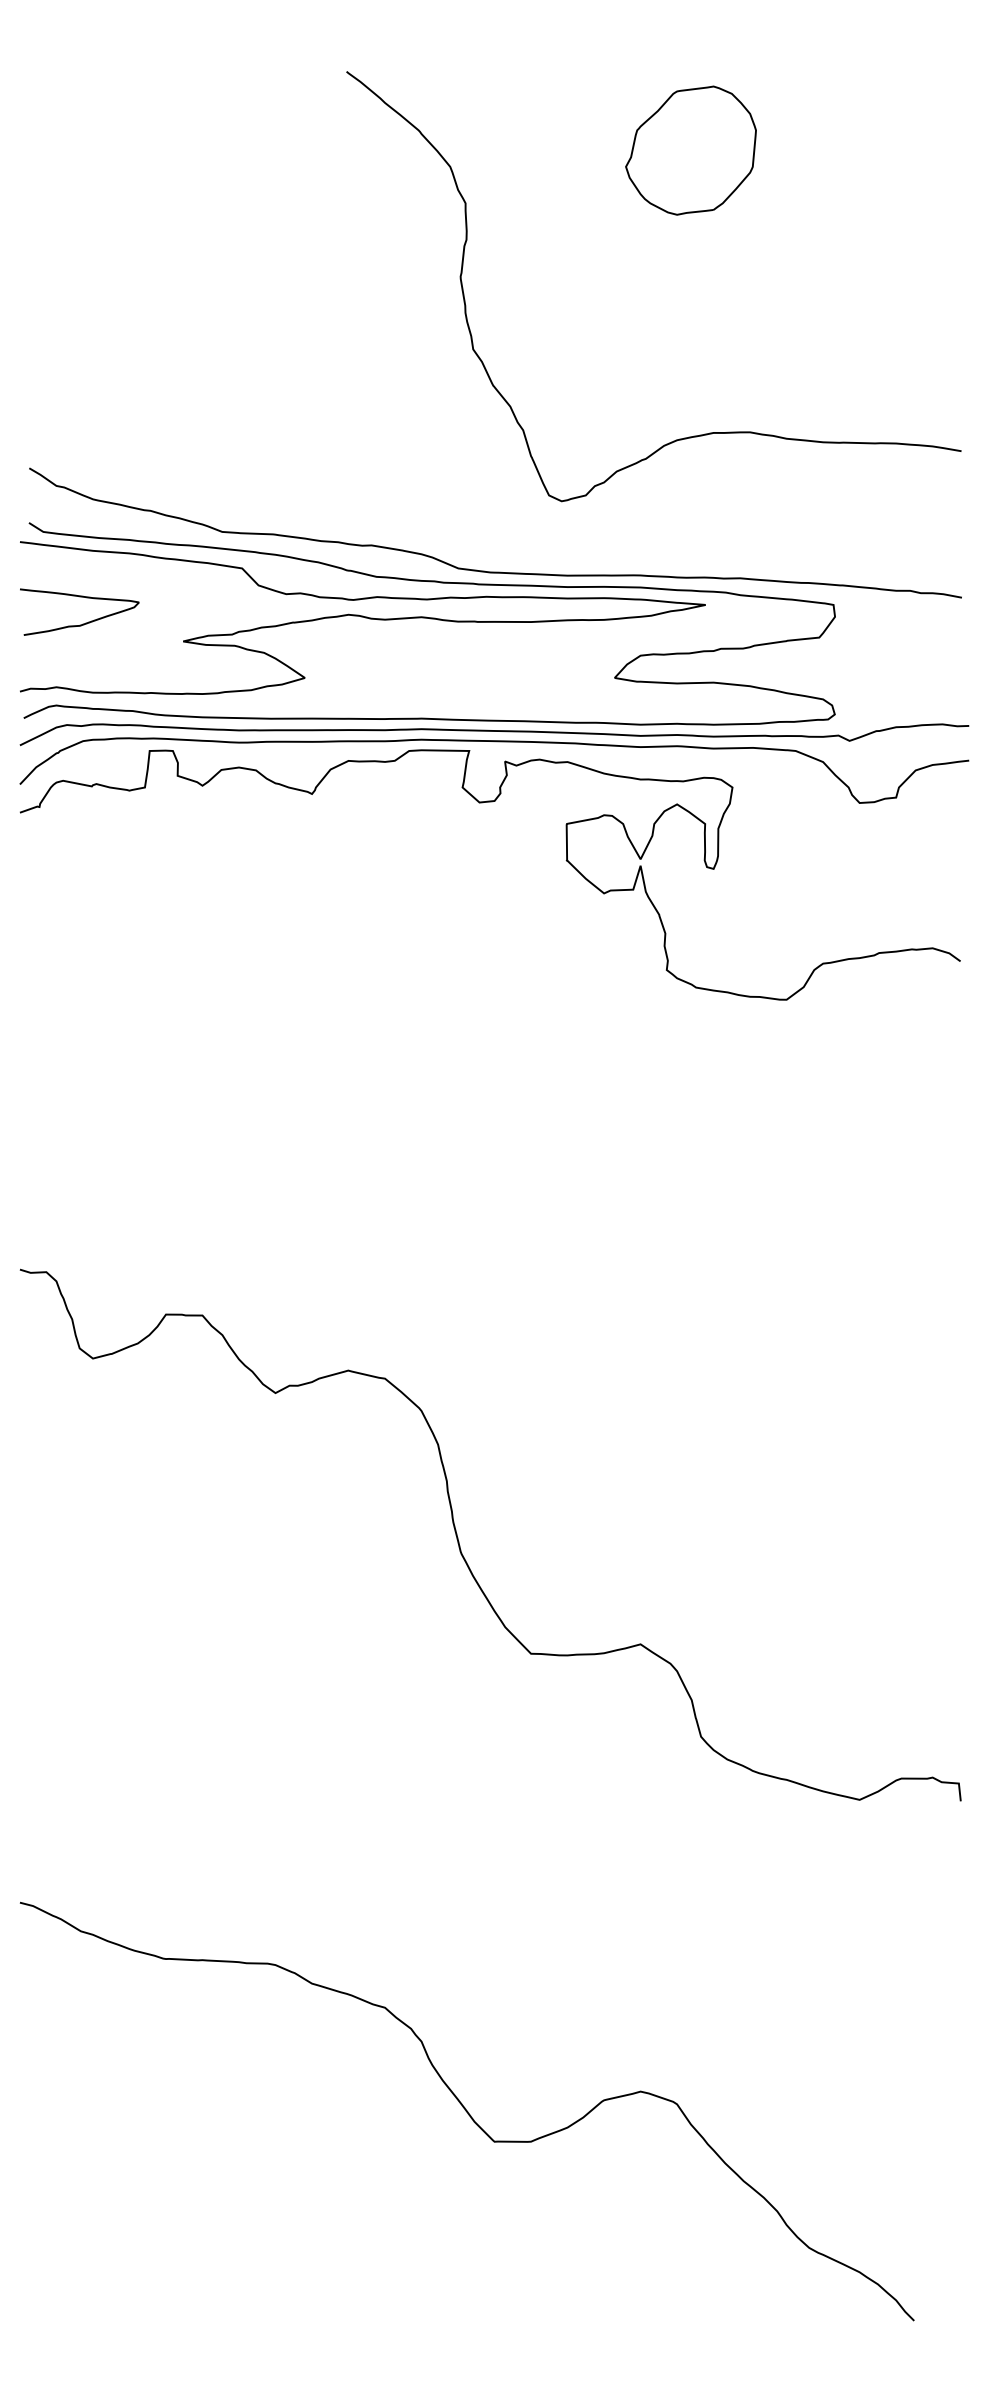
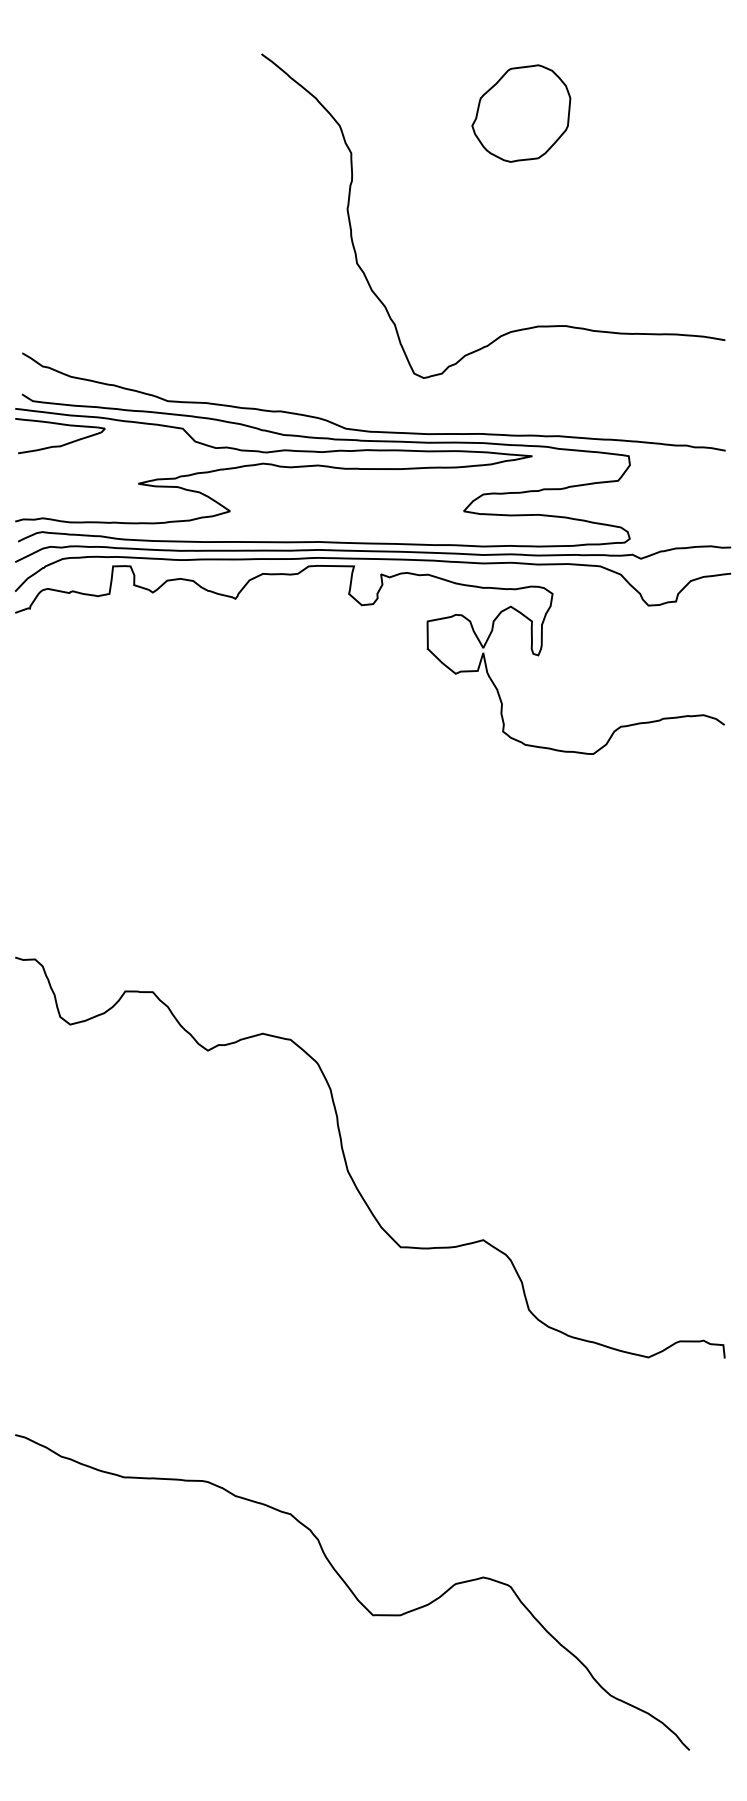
curve: (82, 623) -> (62, 444), moved

